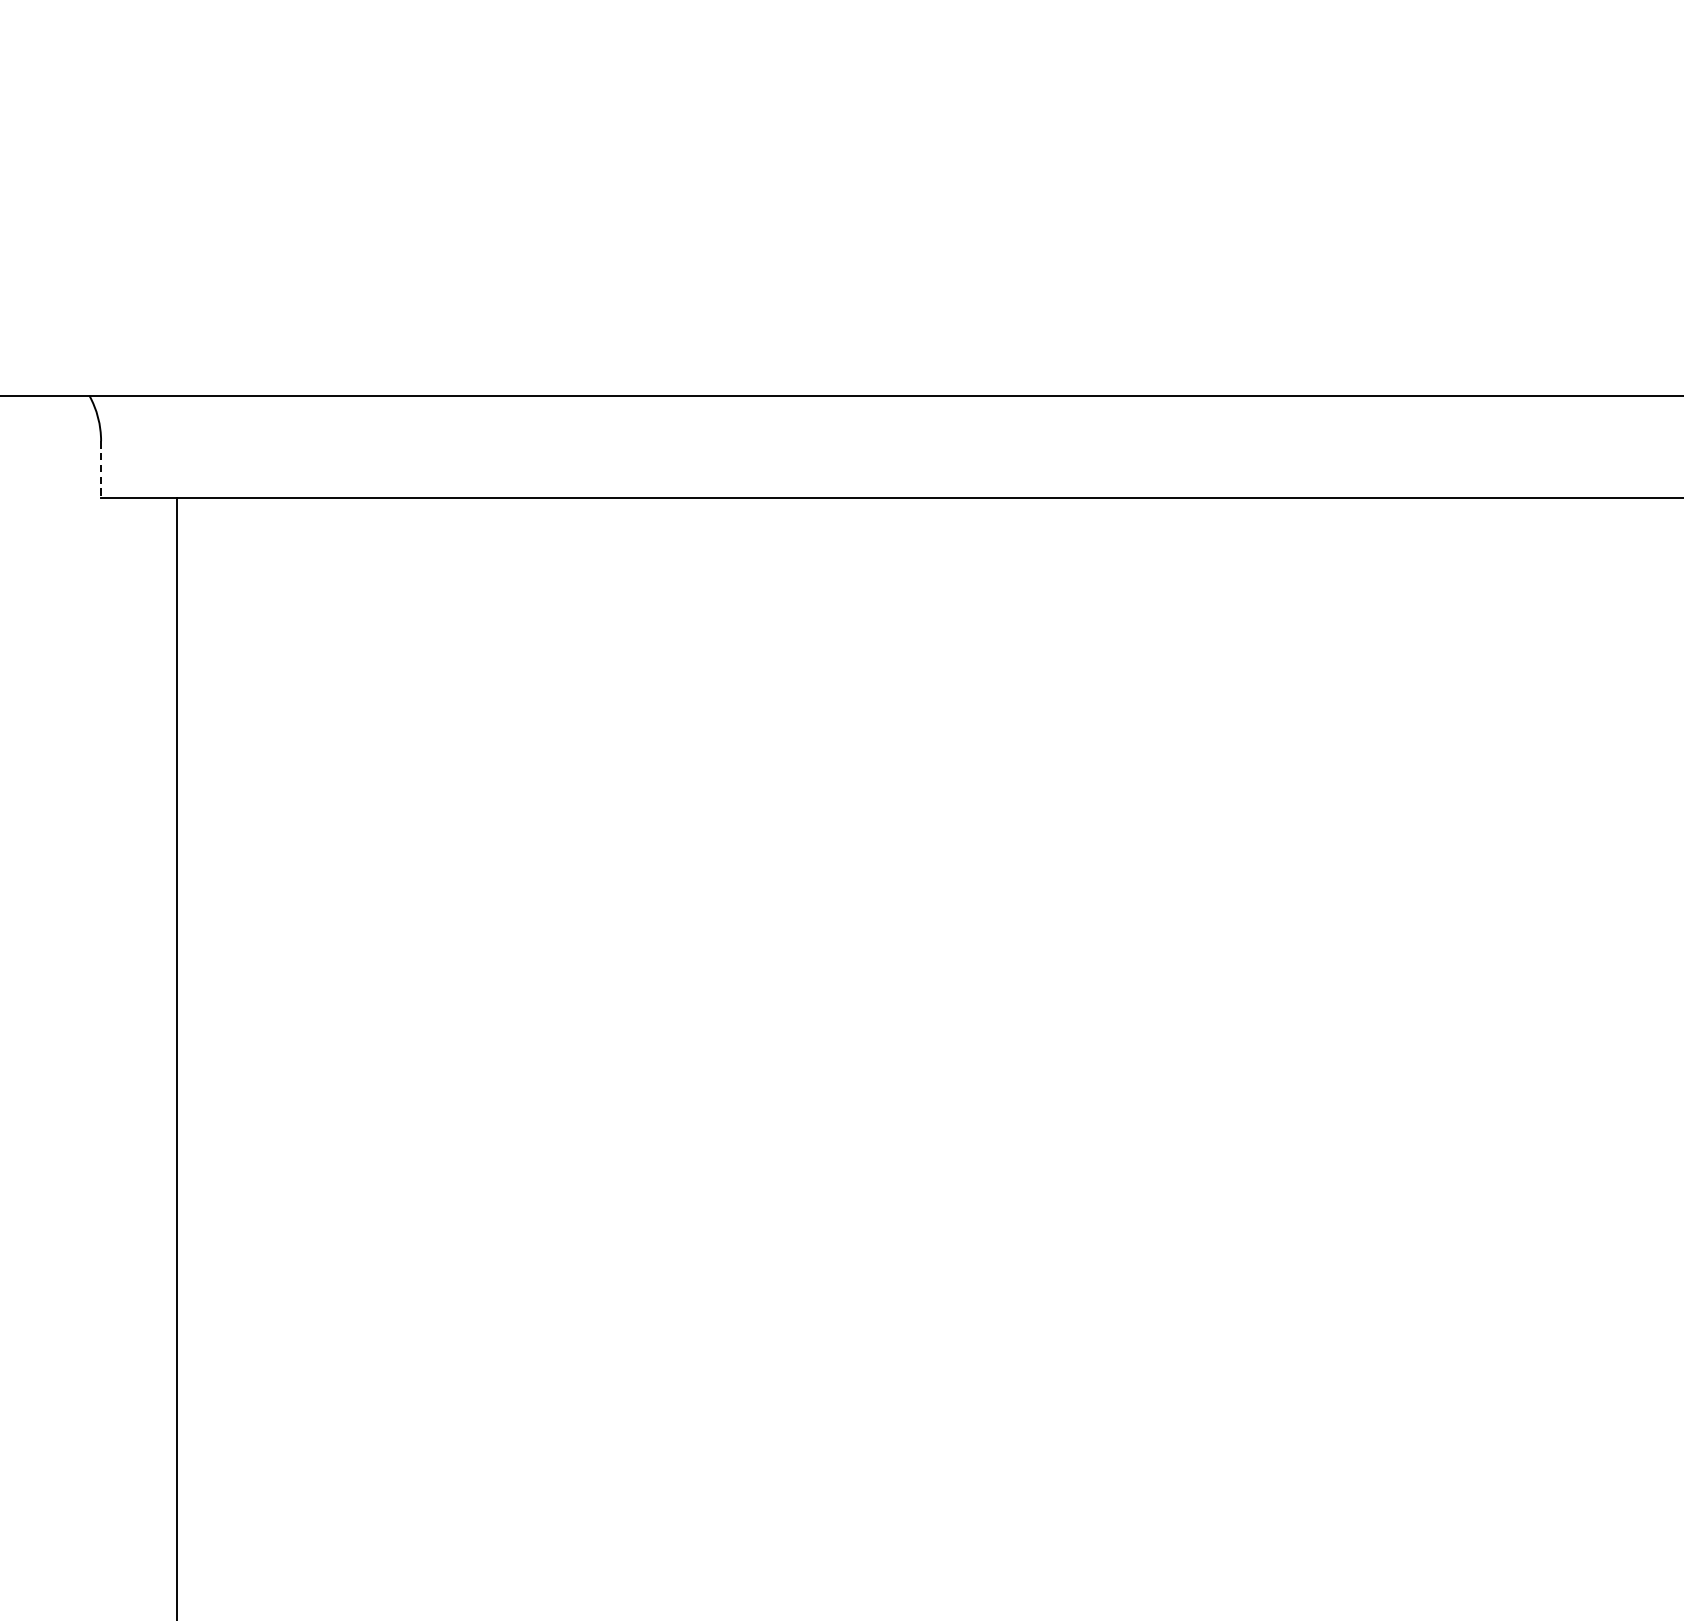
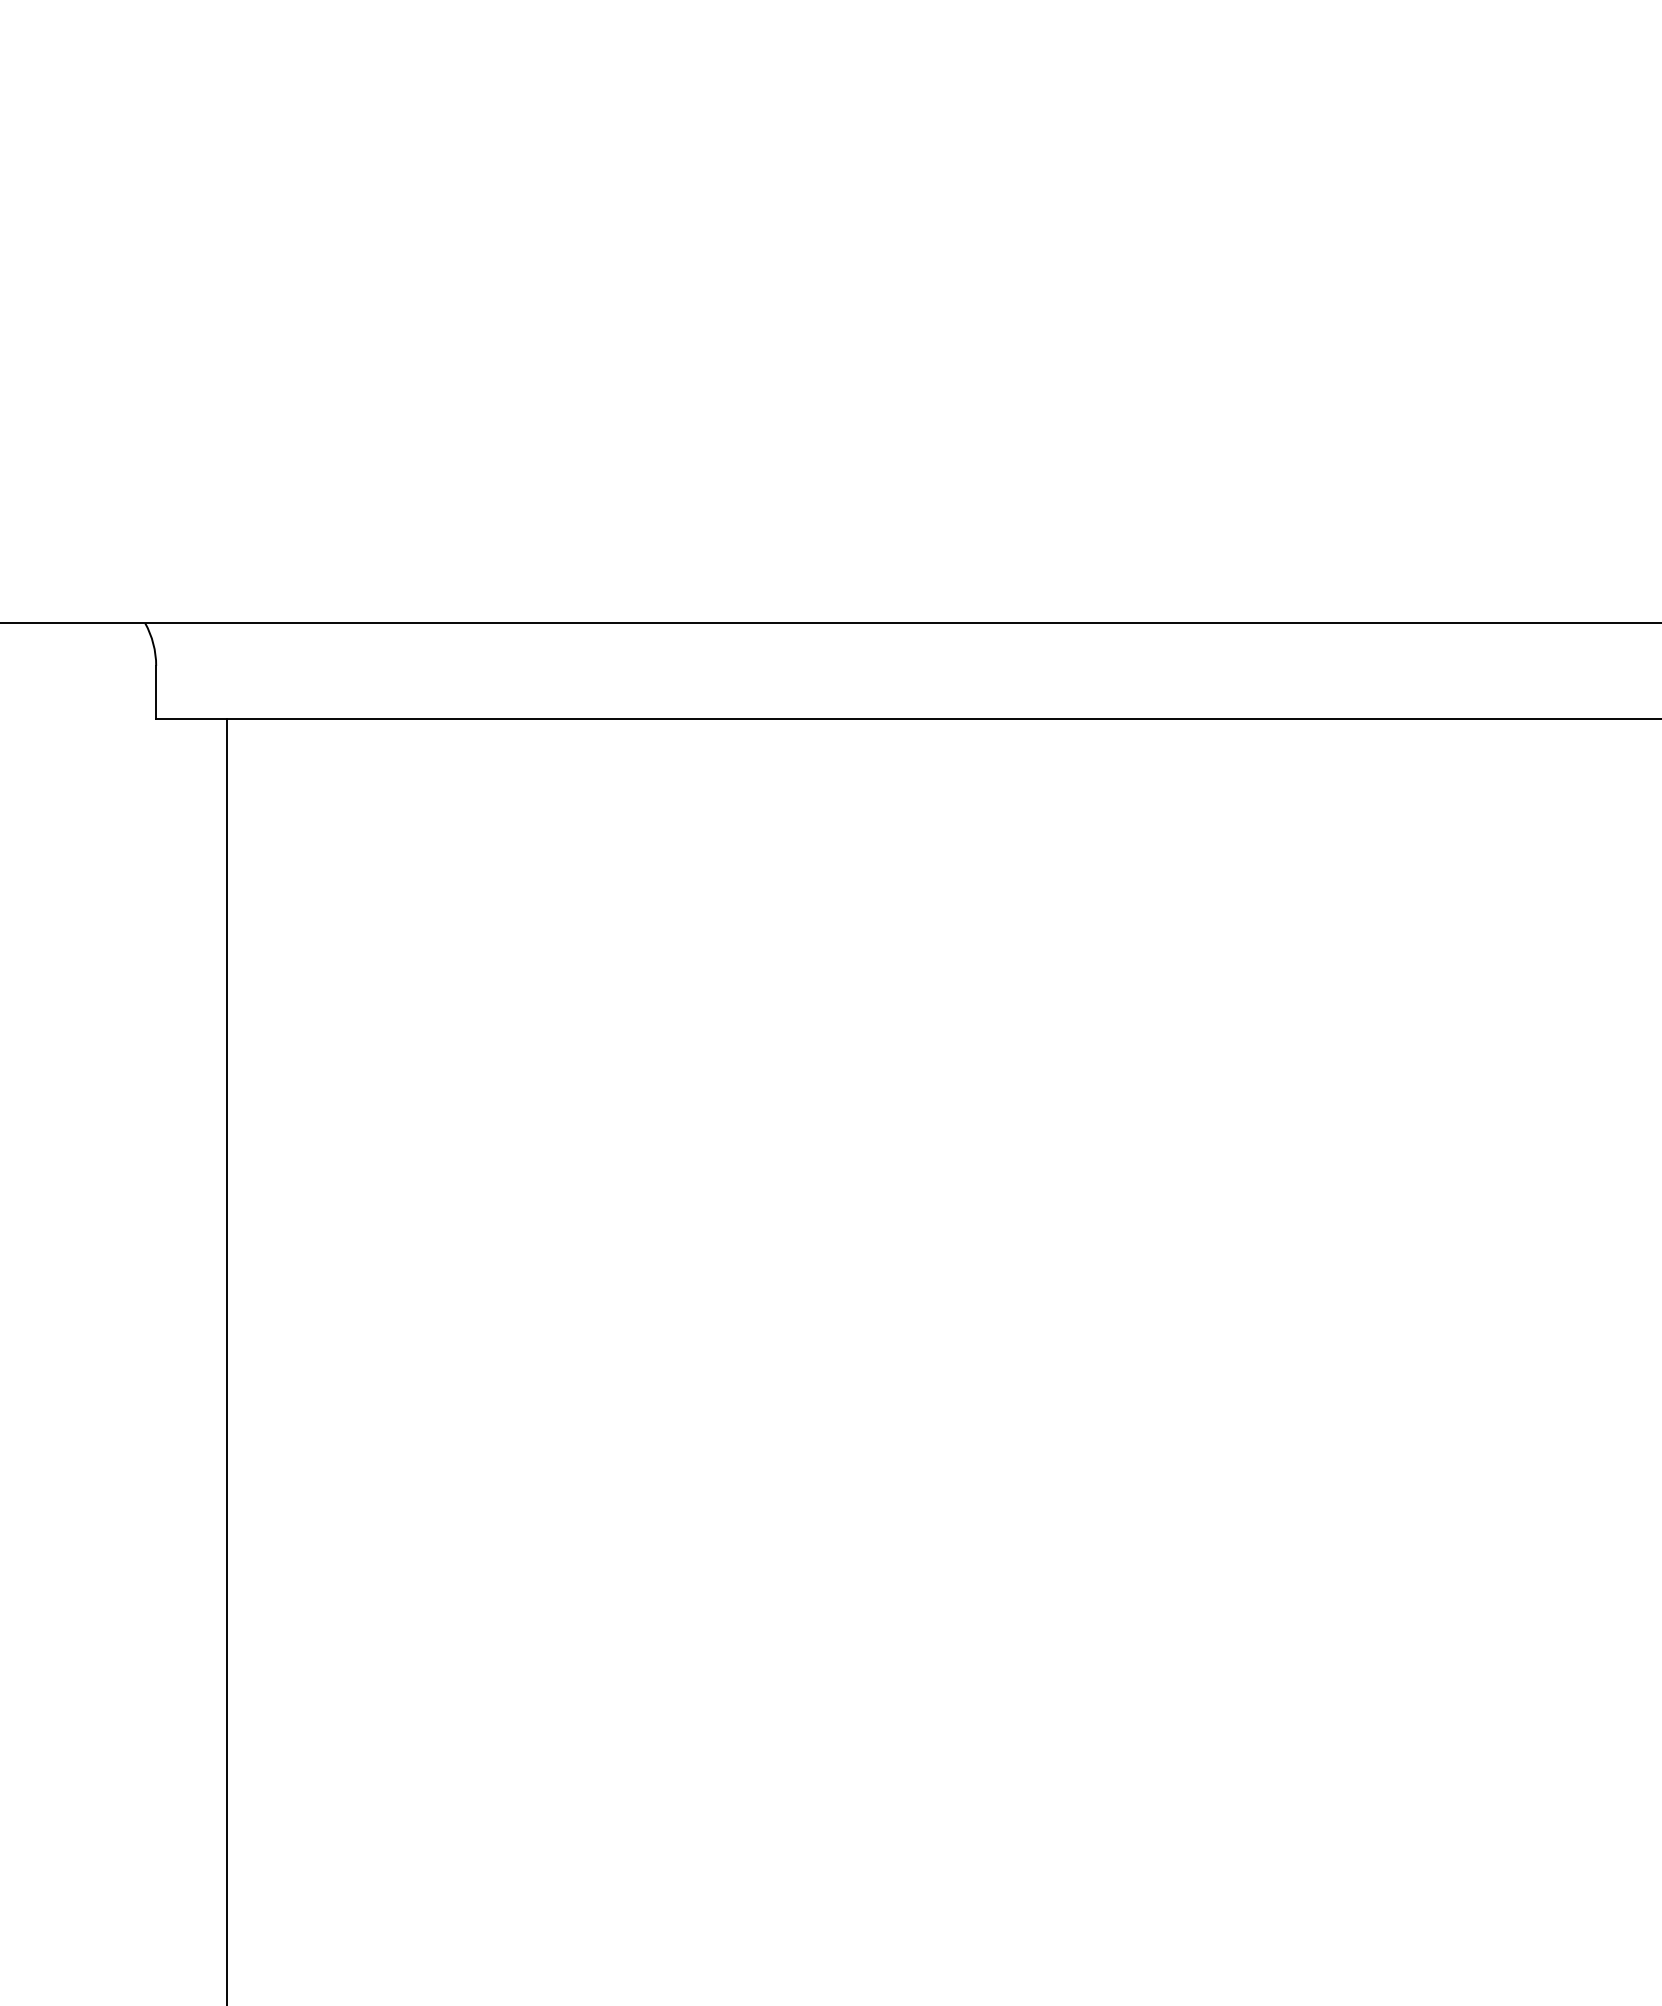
line: (101, 469) -> (156, 692), dashed -> solid

